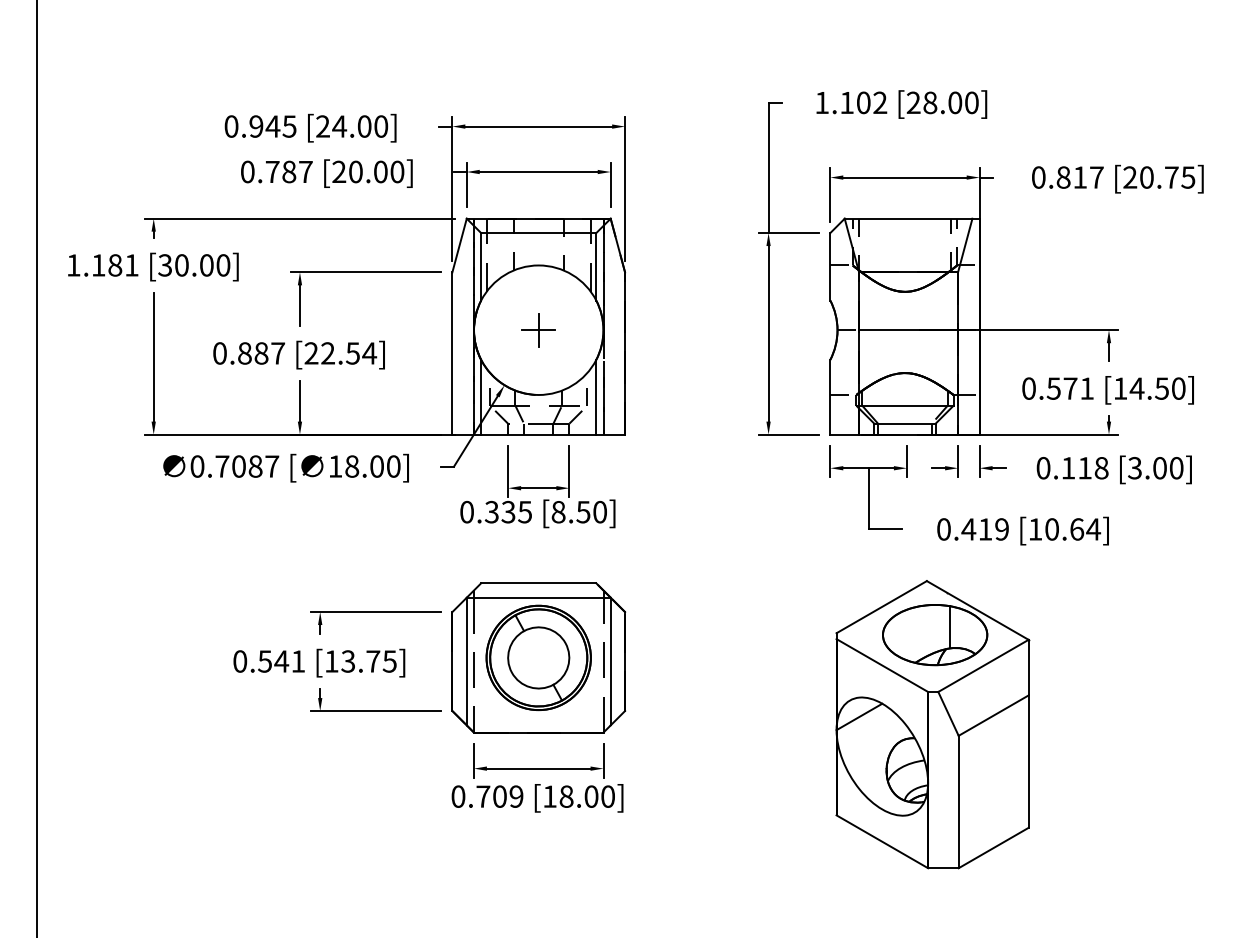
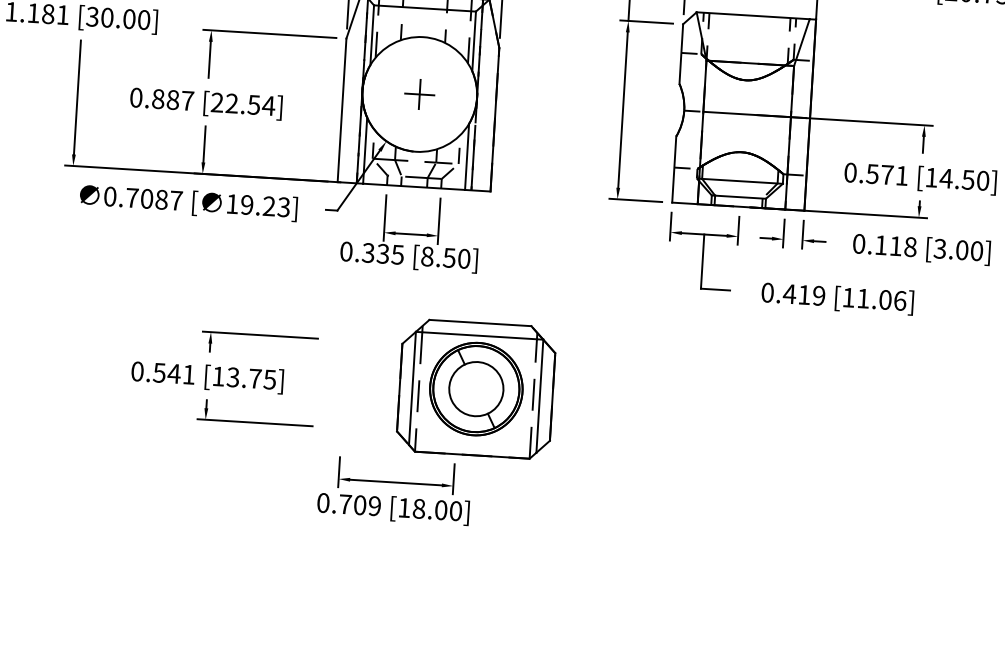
text: (372, 466) -> (265, 206), 18.00] -> 19.23]
text: (1073, 529) -> (882, 299), [10.64] -> [11.06]
part: (538, 657) -> (476, 388), moved
part: (932, 724) -> (746, 464), removed

